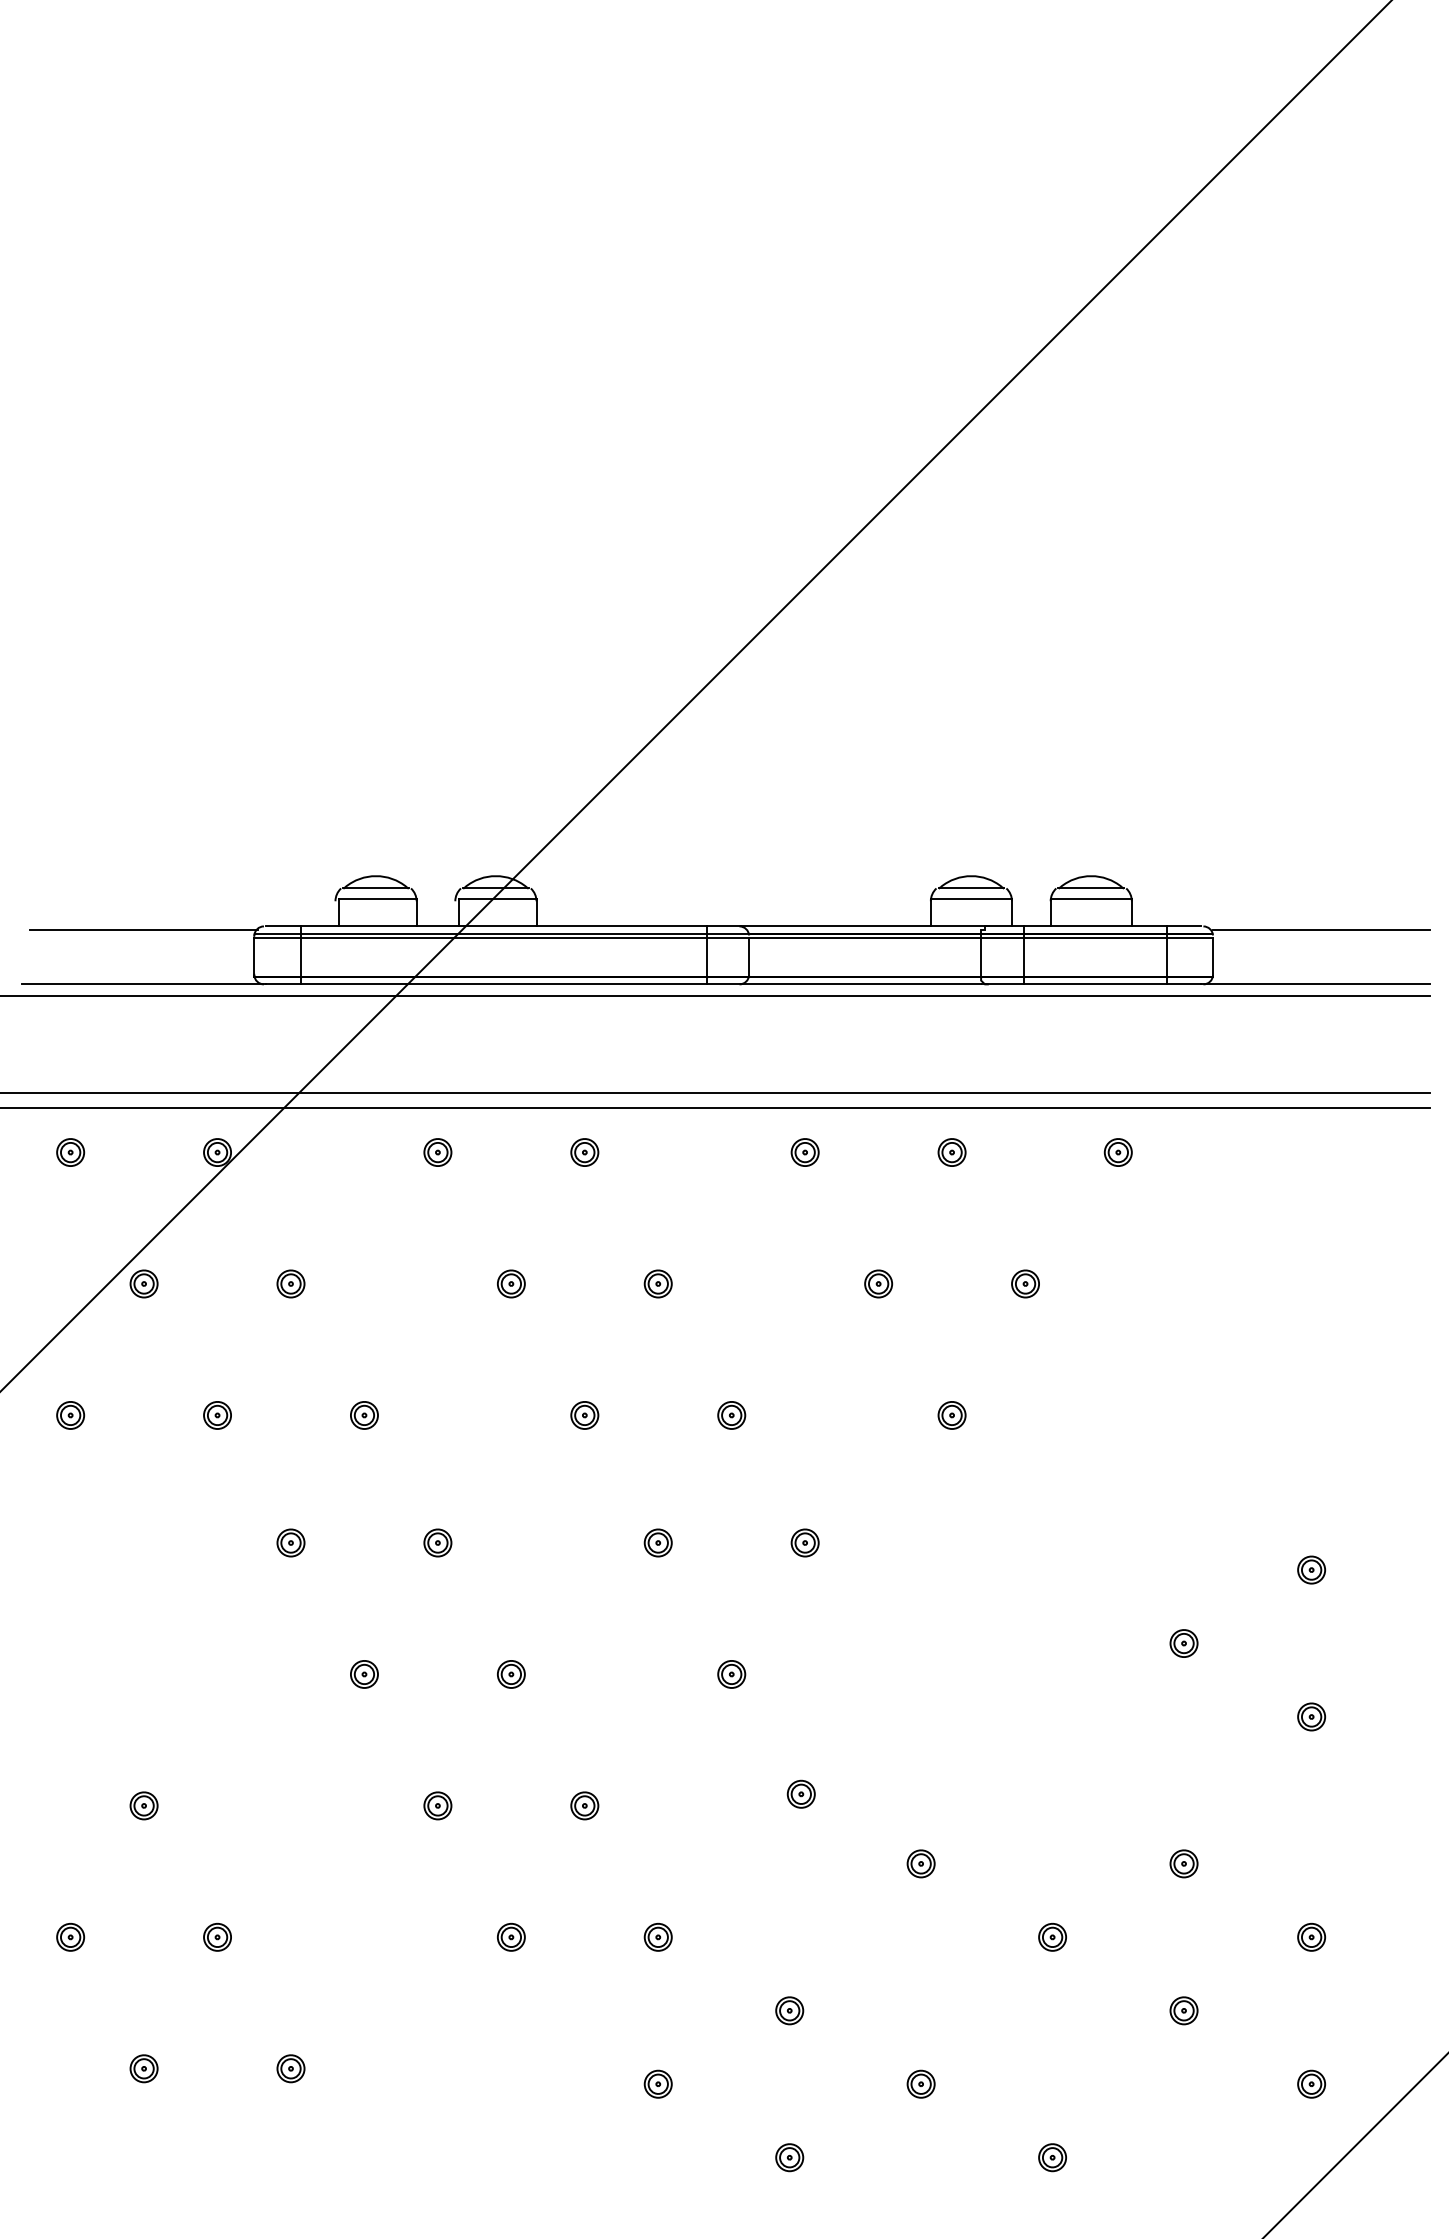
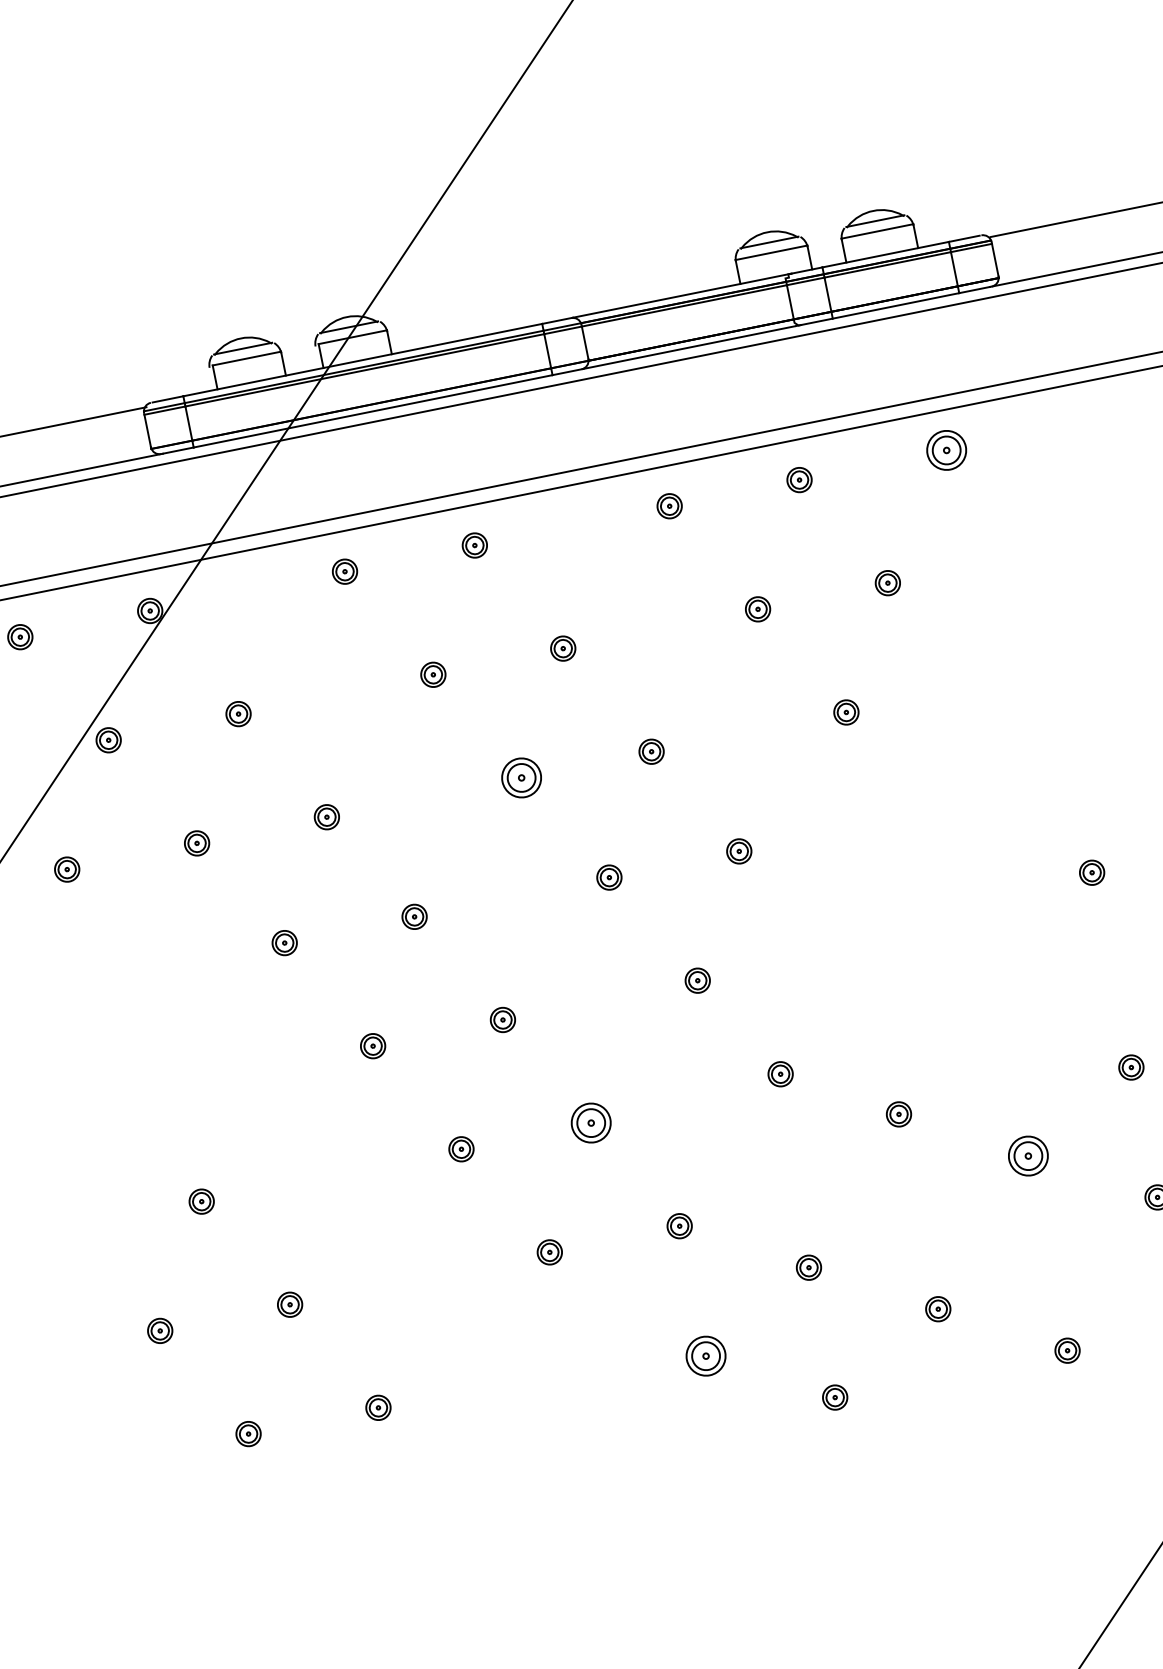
part: (1117, 1152) -> (945, 450), size x1.6
part: (584, 1415) -> (521, 778), size x1.6
part: (584, 1805) -> (590, 1122), size x1.6
part: (1052, 1936) -> (1028, 1155), size x1.6
part: (657, 2083) -> (705, 1355), size x1.6

